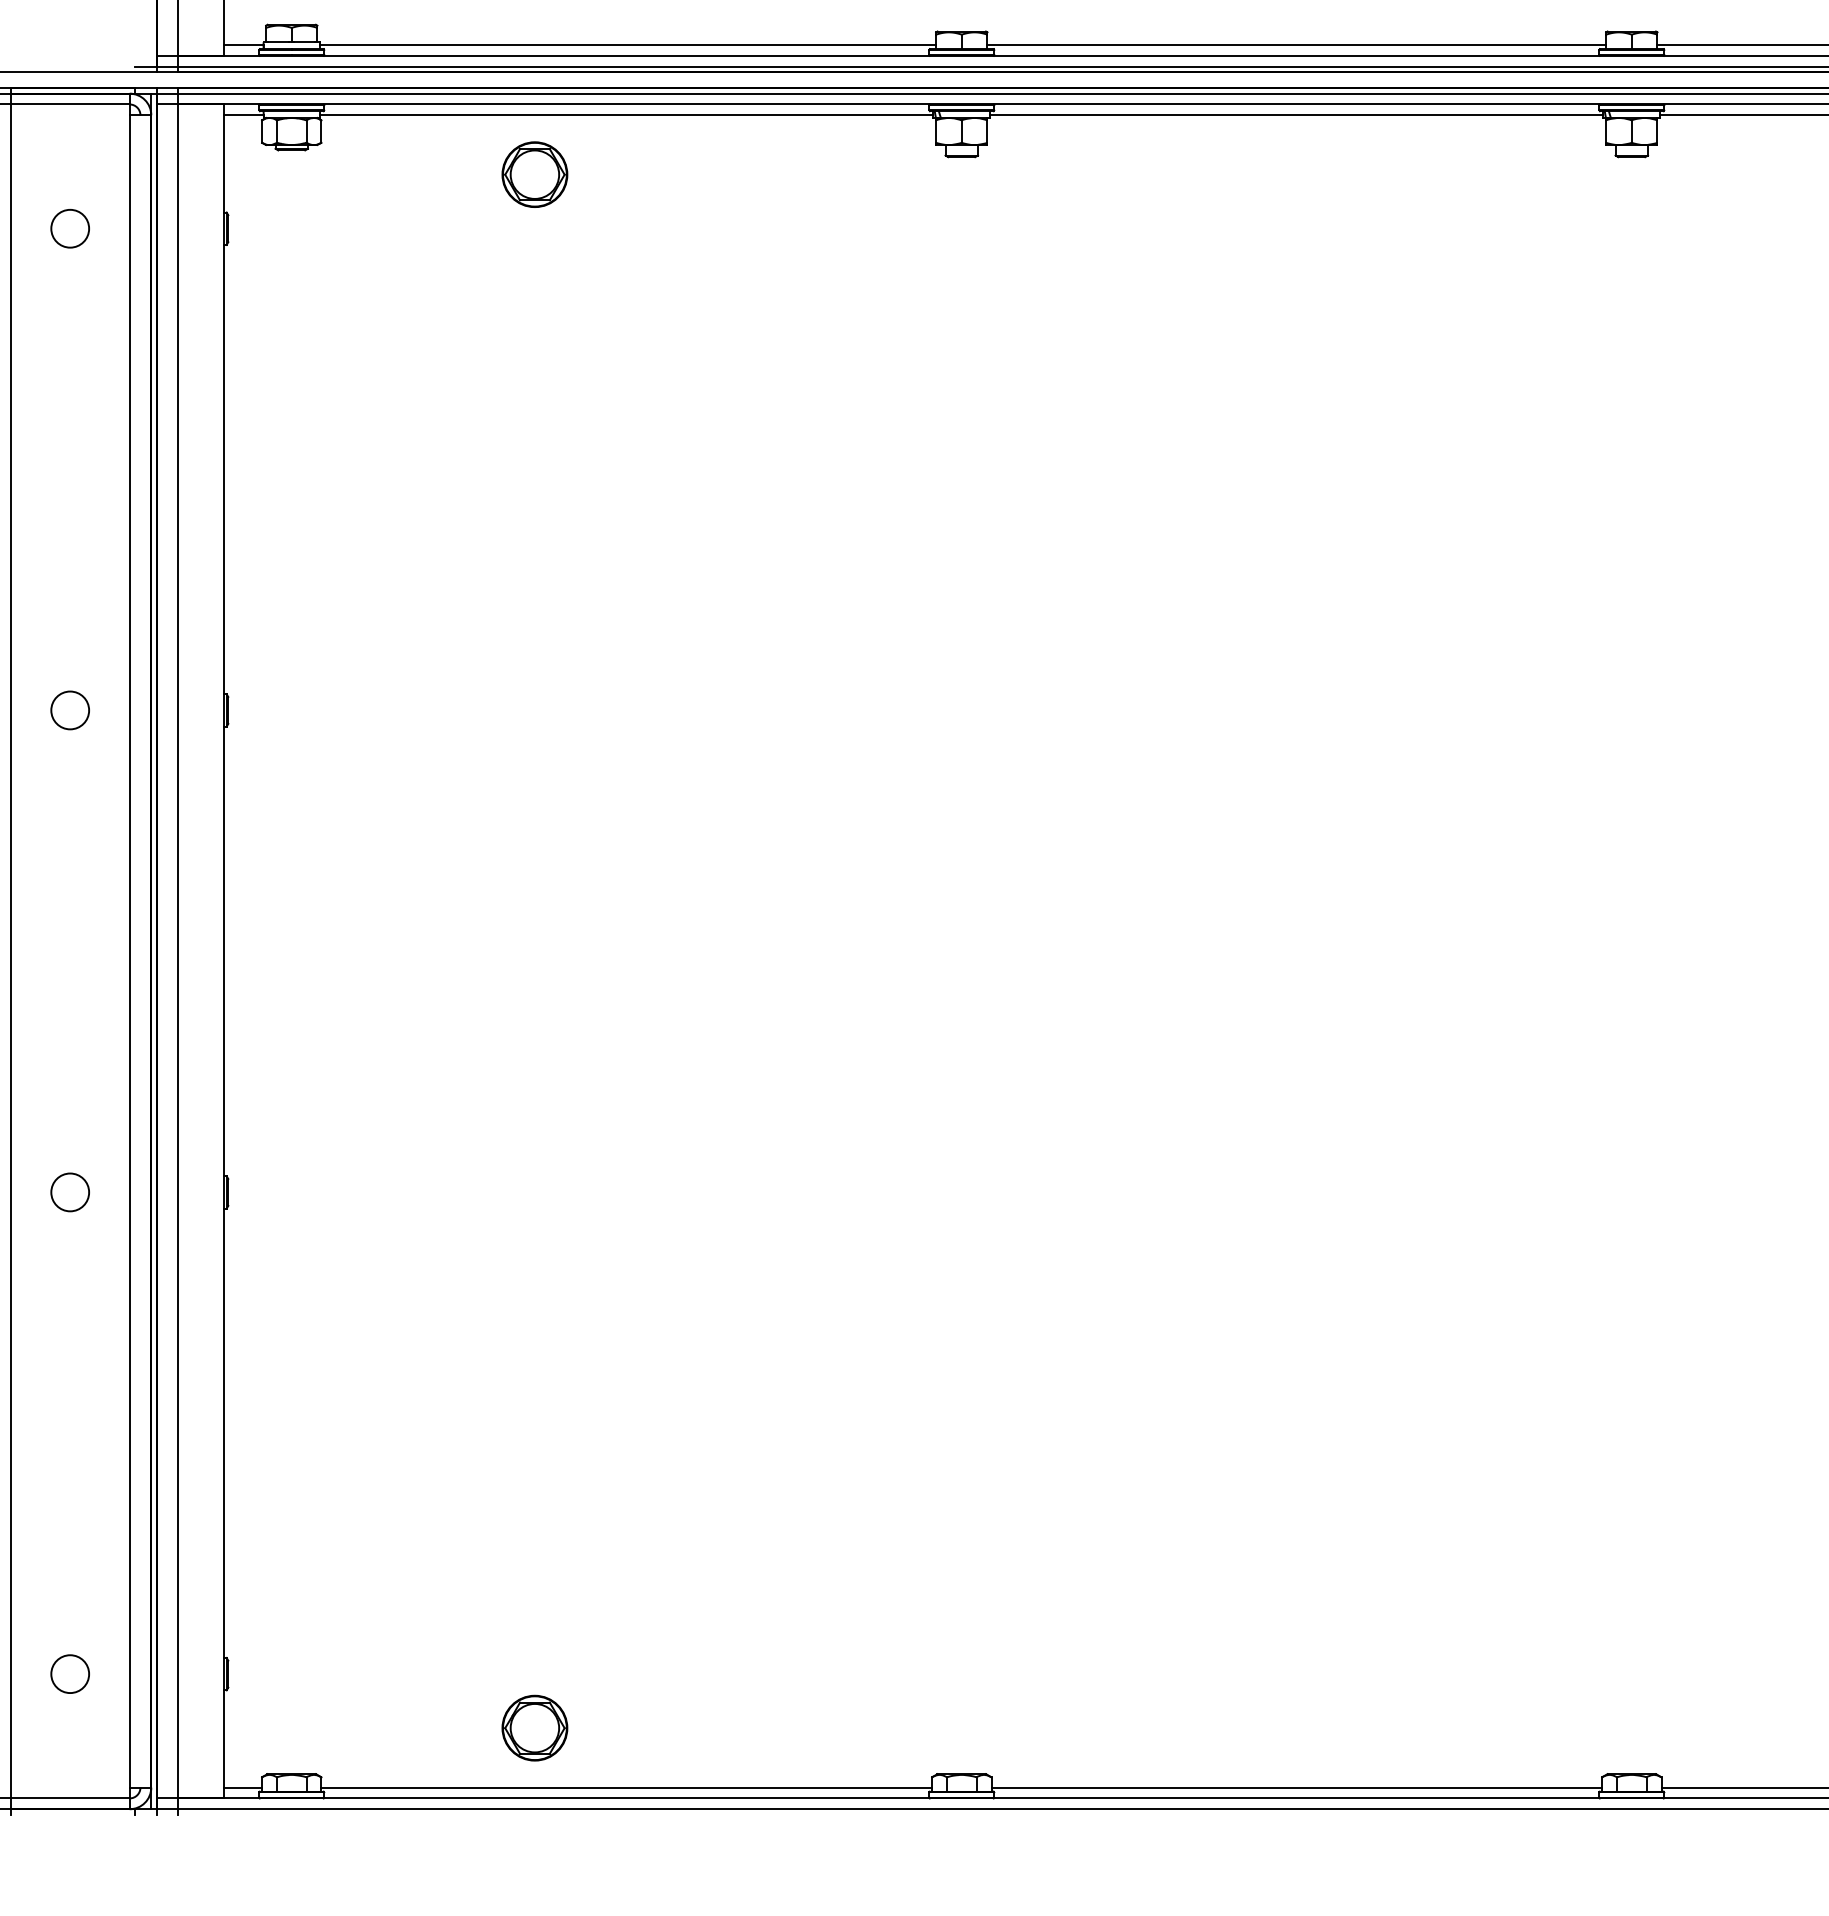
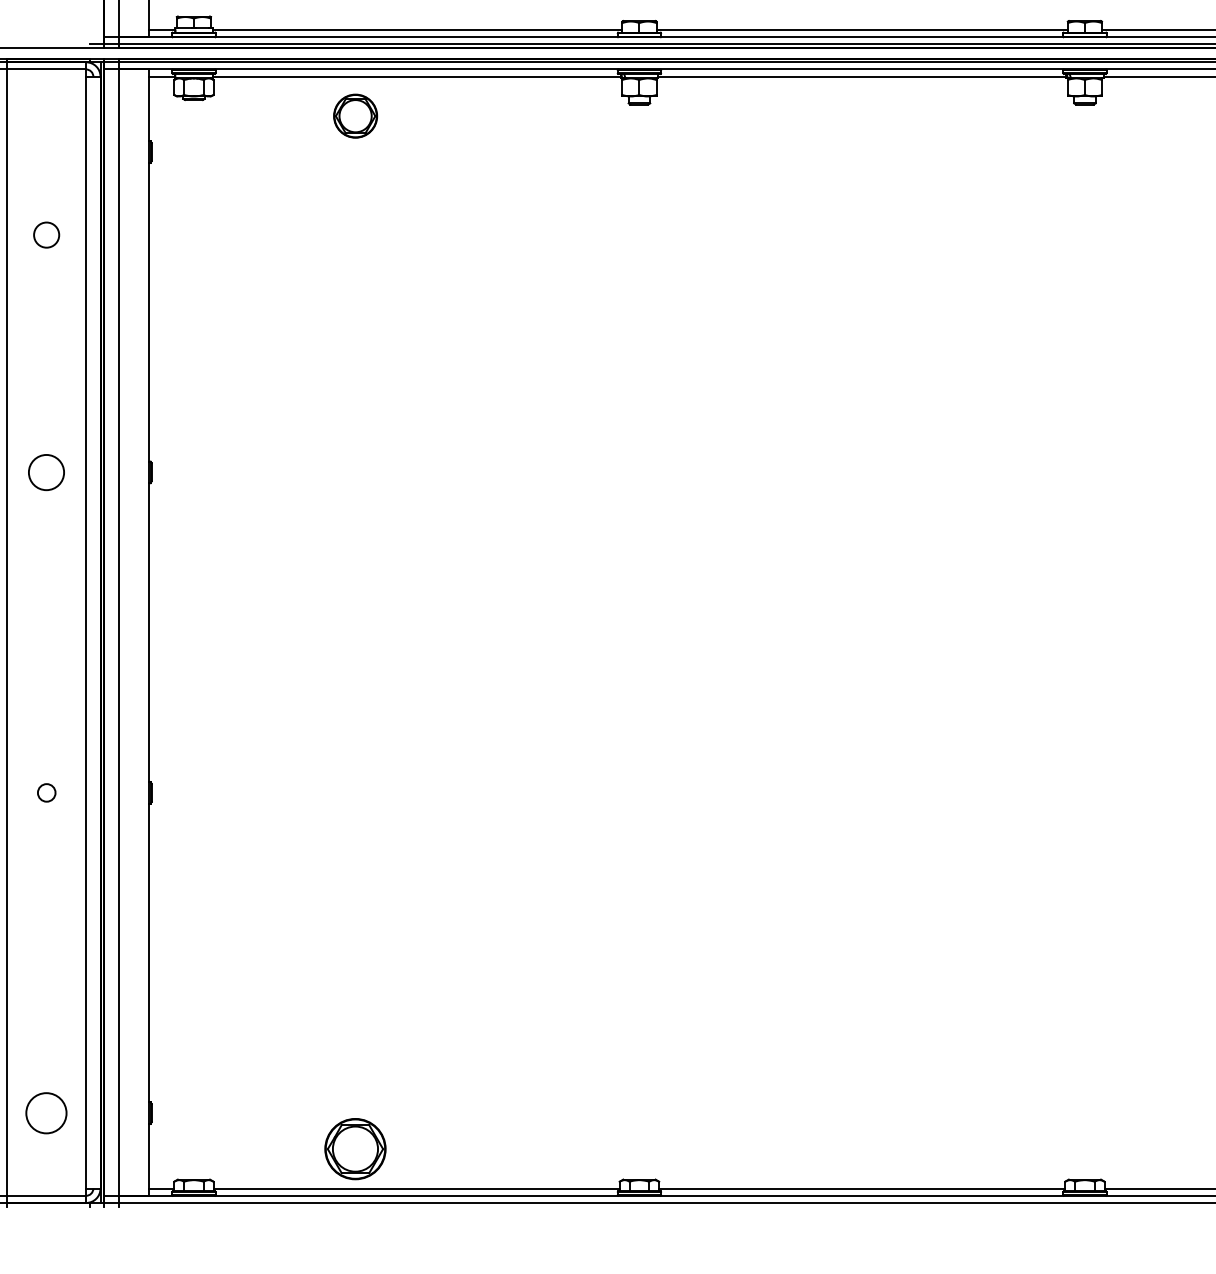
circle: (70, 227) -> (46, 234), moved
circle: (70, 709) -> (46, 471), size x1.4
circle: (70, 1191) -> (46, 792), size x0.7
circle: (70, 1673) -> (46, 1112), size x1.6
part: (534, 1727) -> (355, 1148), size x1.4

